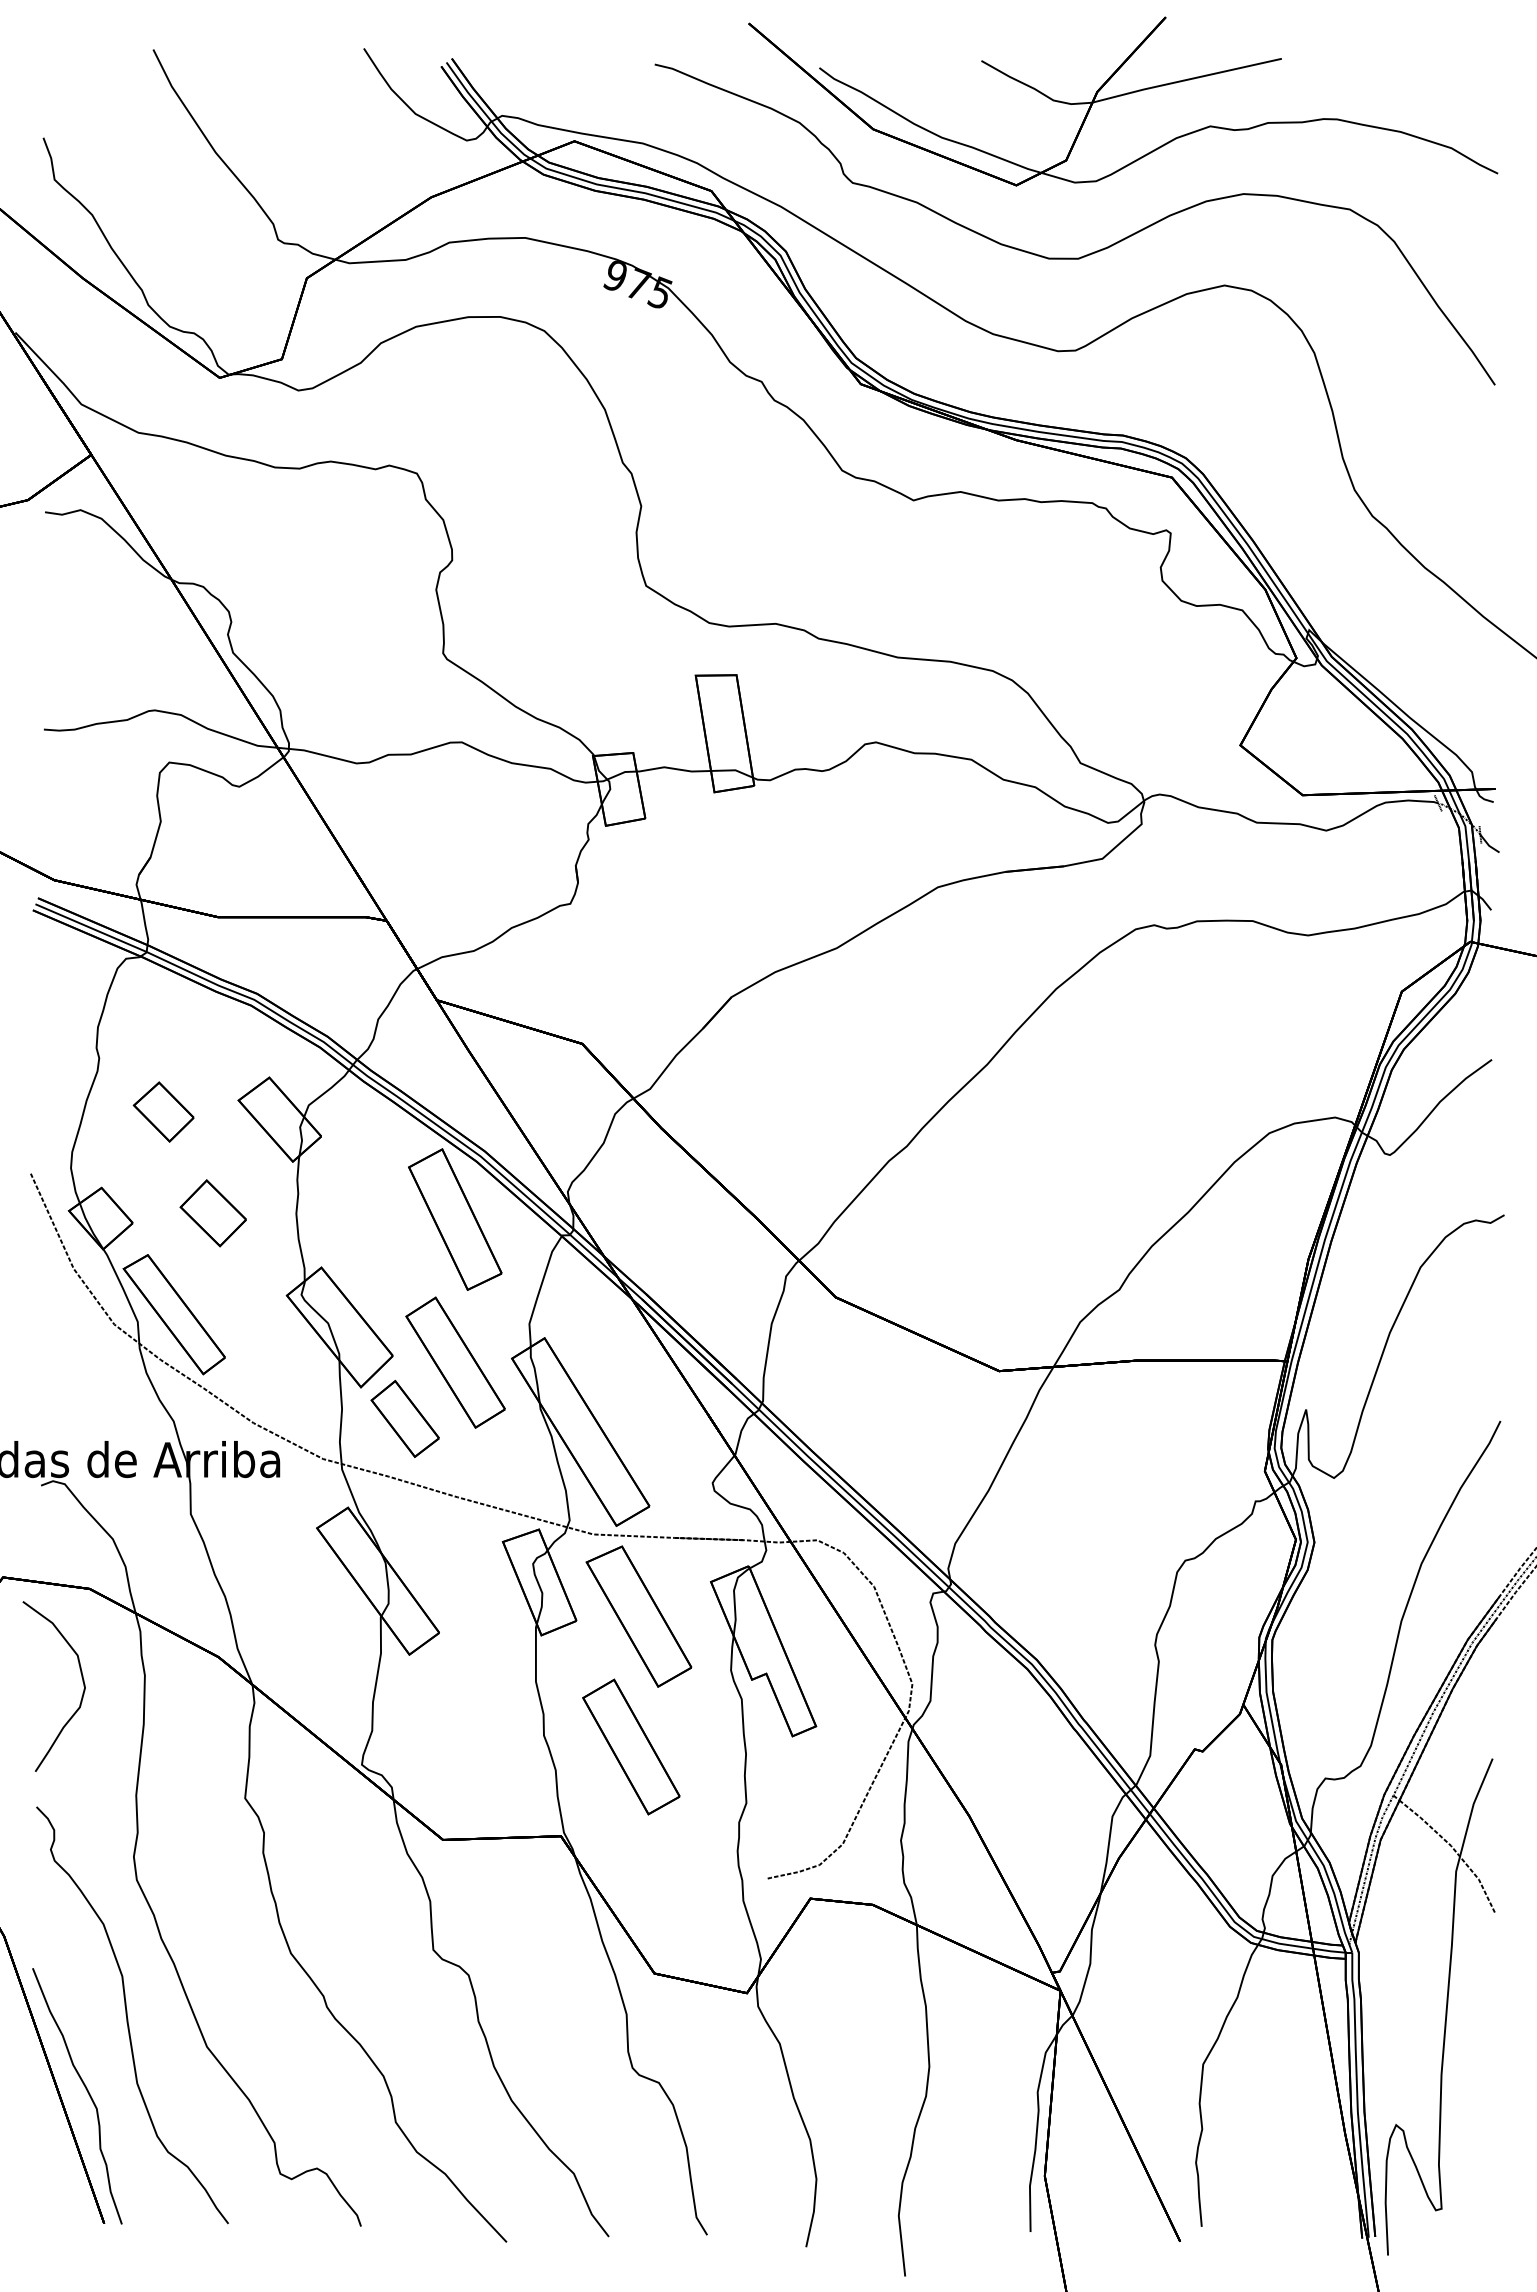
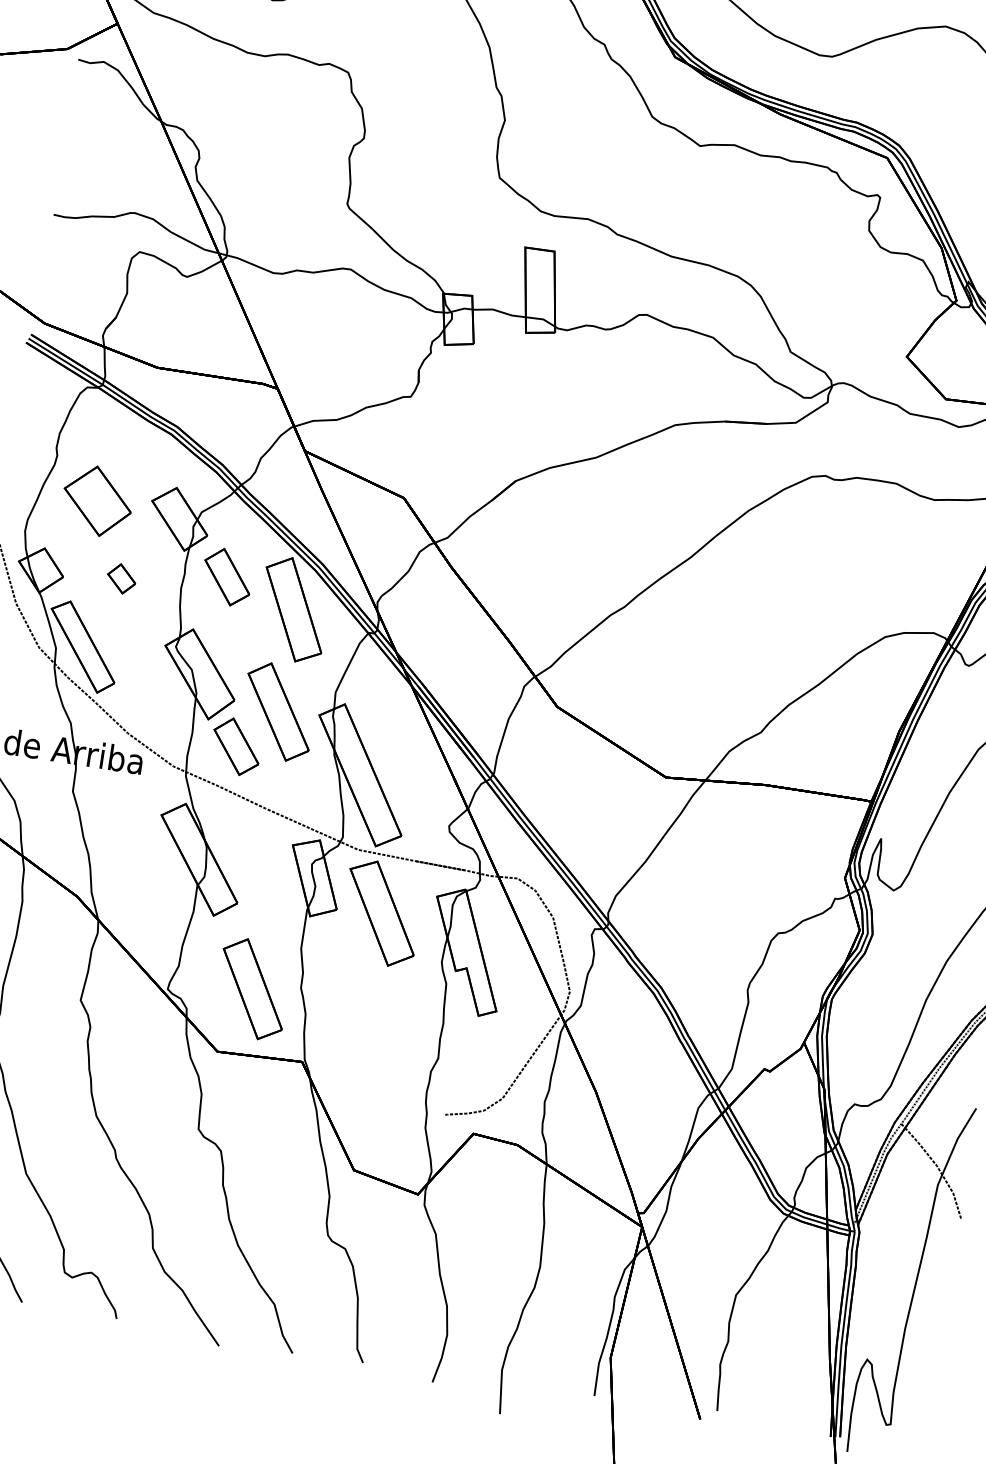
part: (163, 1111) -> (97, 500), size x1.6
part: (356, 1188) -> (226, 576), added
part: (212, 1213) -> (121, 578), size x0.6
part: (631, 1746) -> (253, 988), moved

